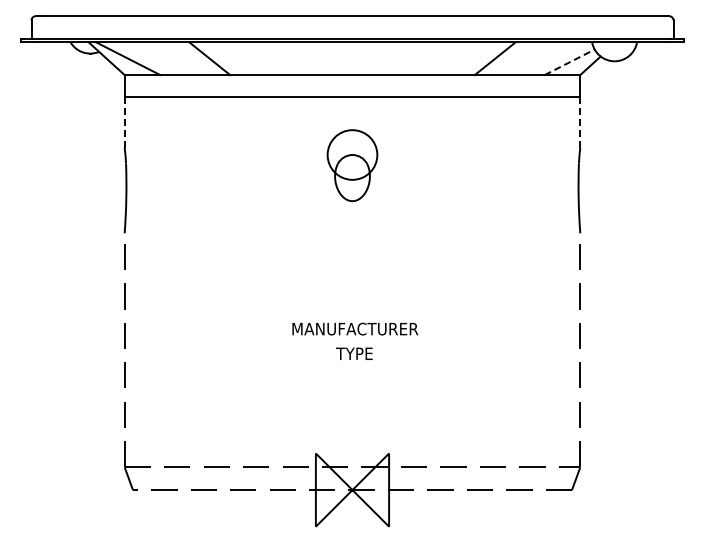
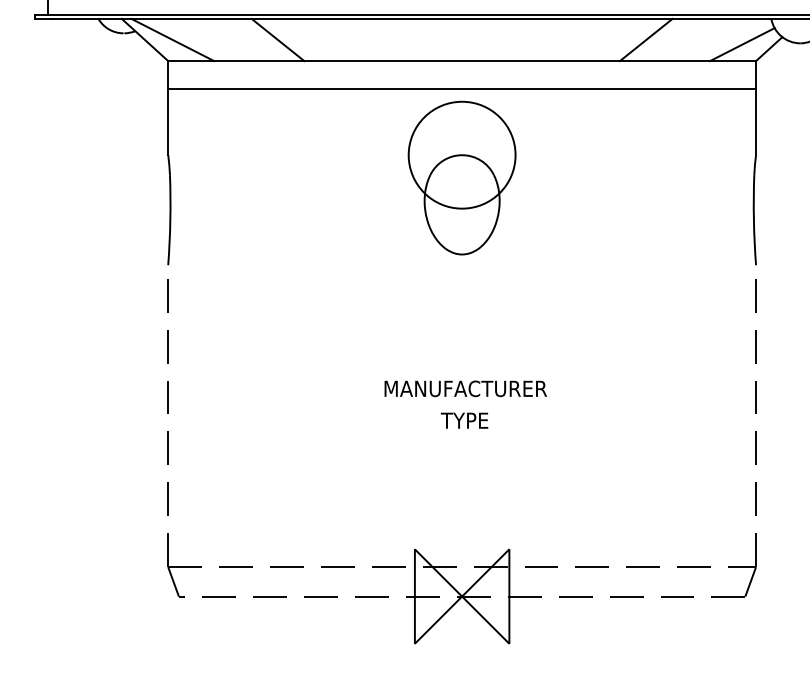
line: (570, 62) -> (743, 44), dashed -> solid
line: (124, 122) -> (167, 122), dashed -> solid
line: (580, 122) -> (756, 122), dashed -> solid
part: (352, 165) -> (462, 177), size x1.67

